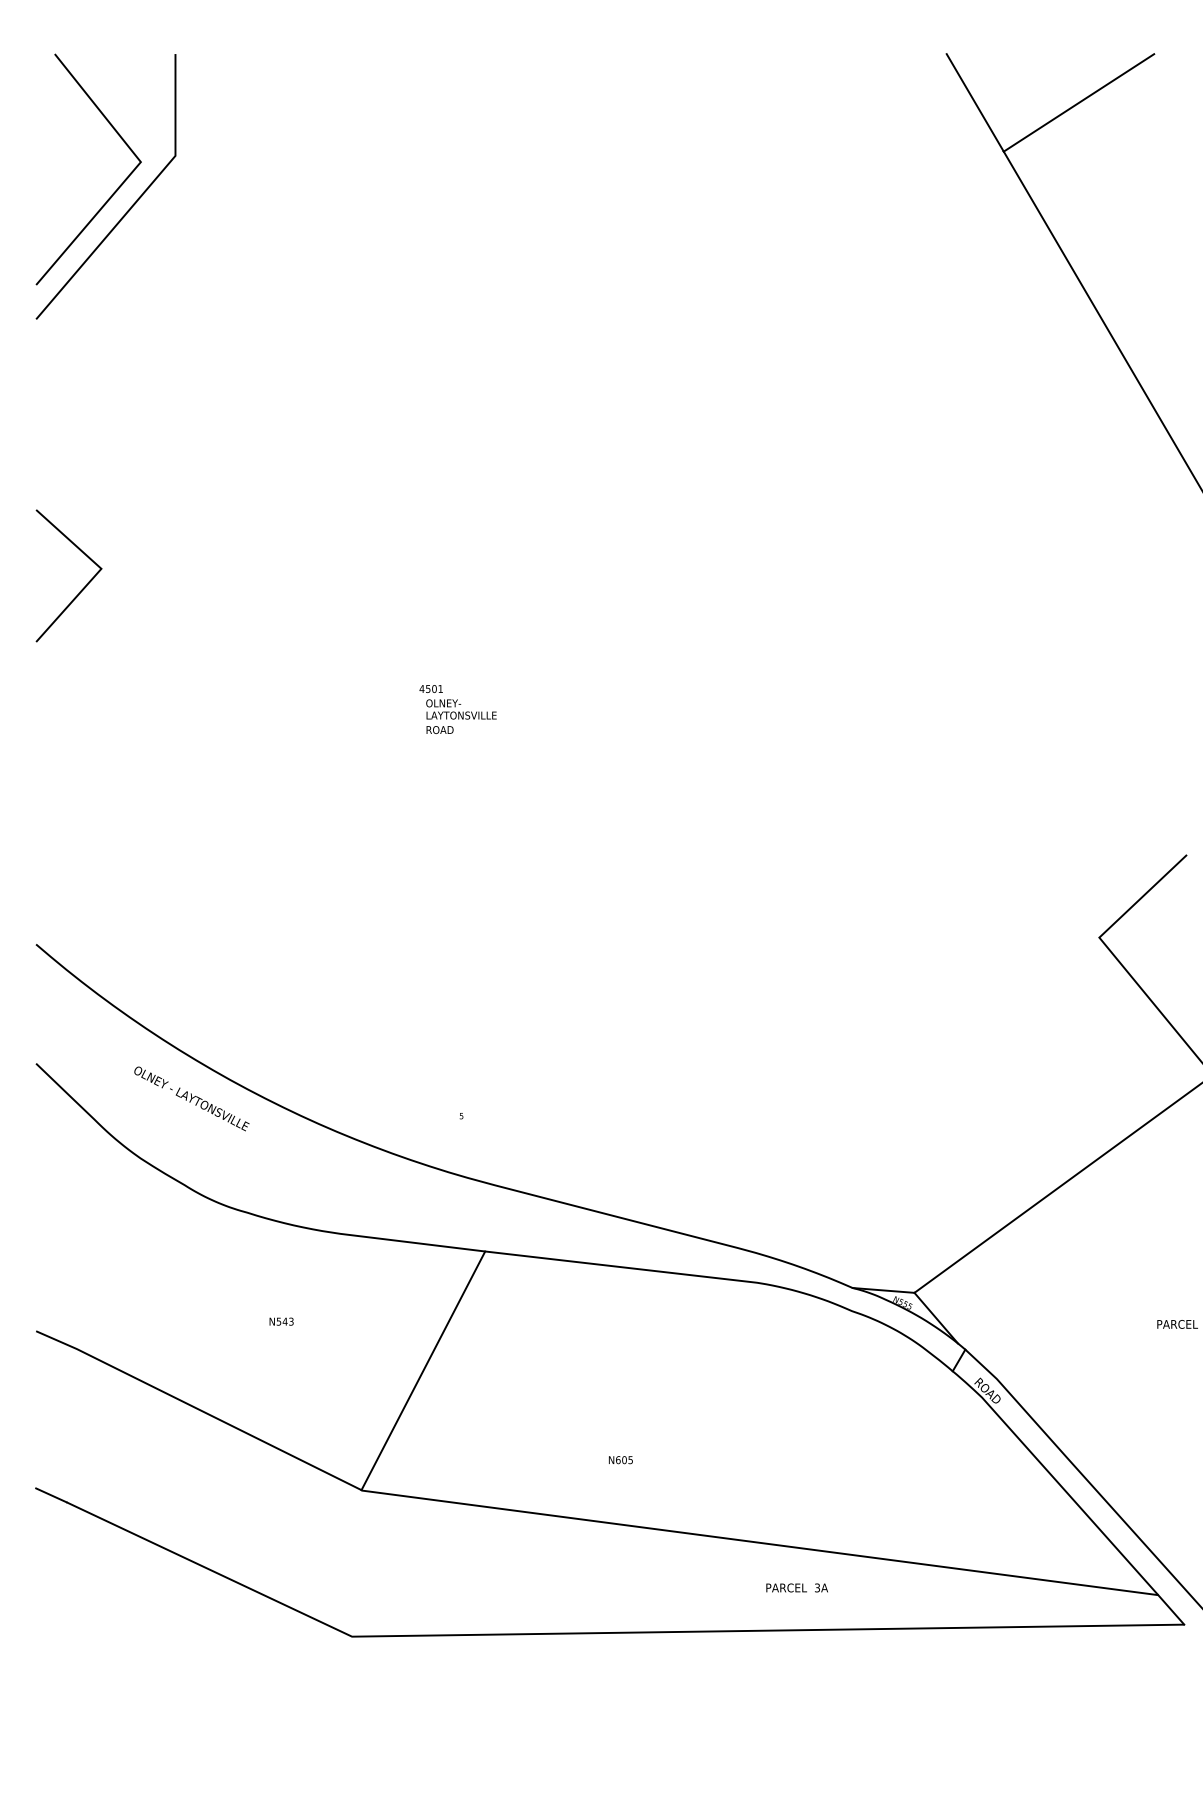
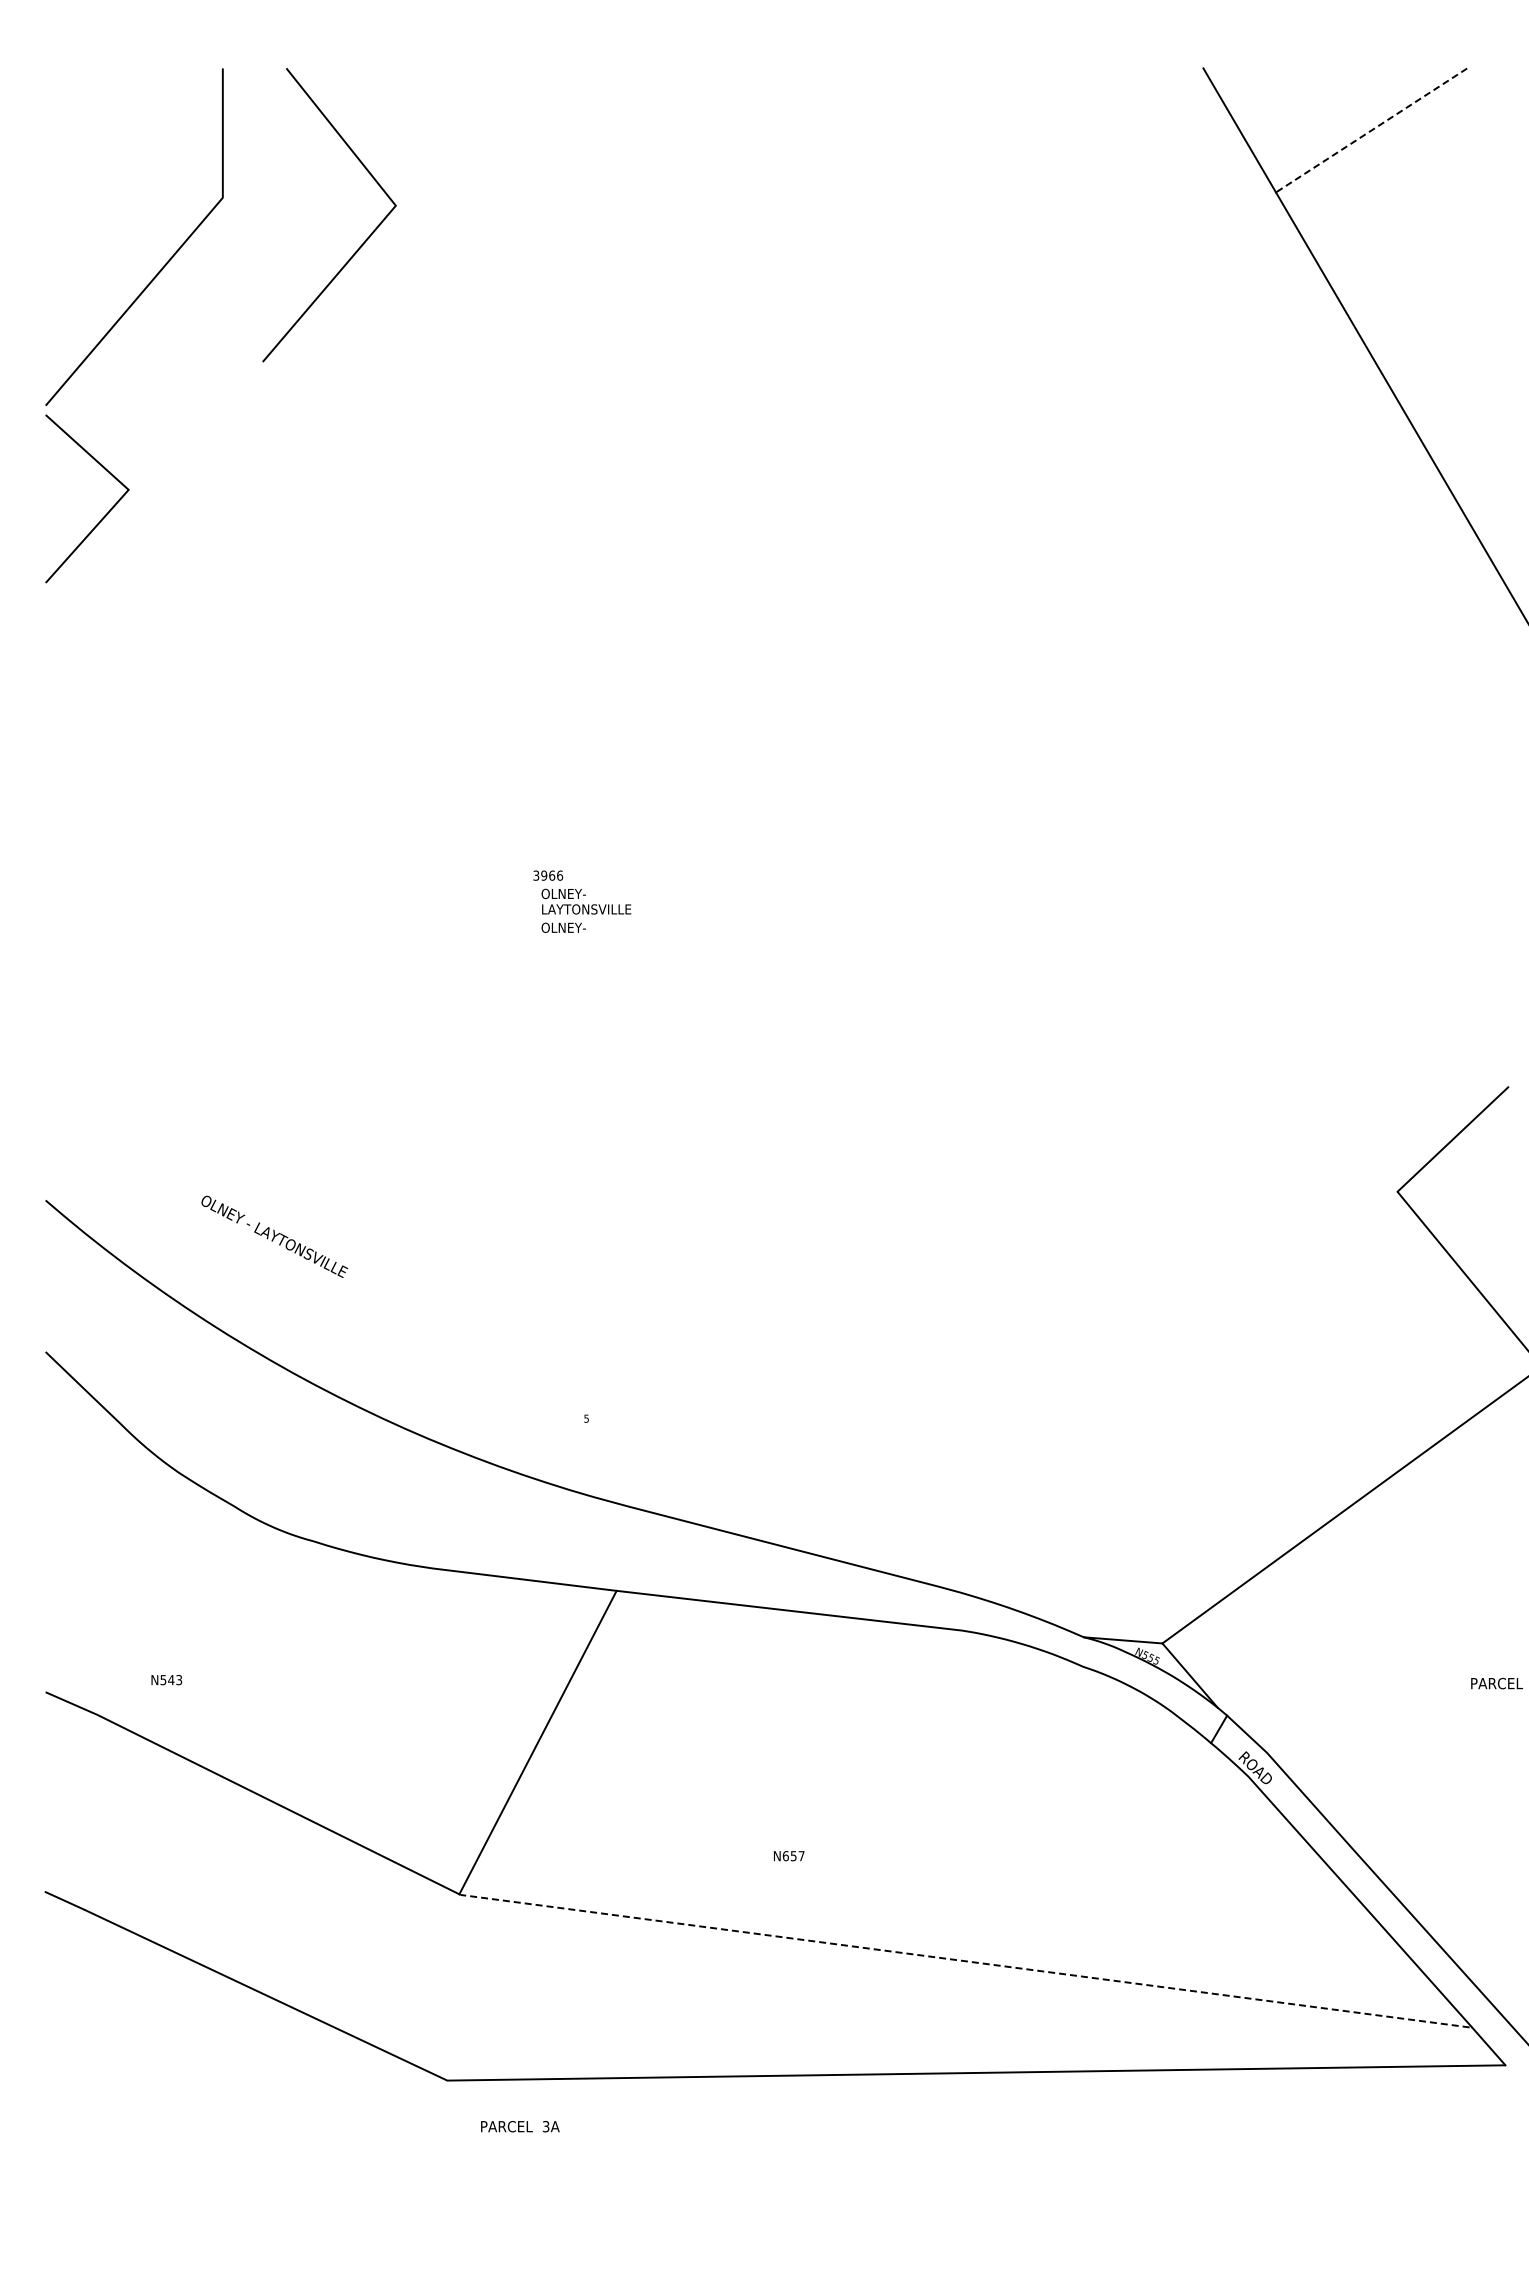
line: (1078, 102) -> (1371, 130), solid -> dashed
line: (113, 193) -> (360, 245), moved
line: (82, 588) -> (104, 515), moved
text: (431, 688) -> (548, 875), 4501 -> 3966
text: (443, 729) -> (563, 927), ROAD -> OLNEY-
text: (191, 1098) -> (274, 1236), moved
text: (281, 1321) -> (166, 1680), moved
text: (627, 1460) -> (797, 1856), N605 -> N657
line: (759, 1543) -> (965, 1961), solid -> dashed
text: (797, 1587) -> (520, 2126), moved

